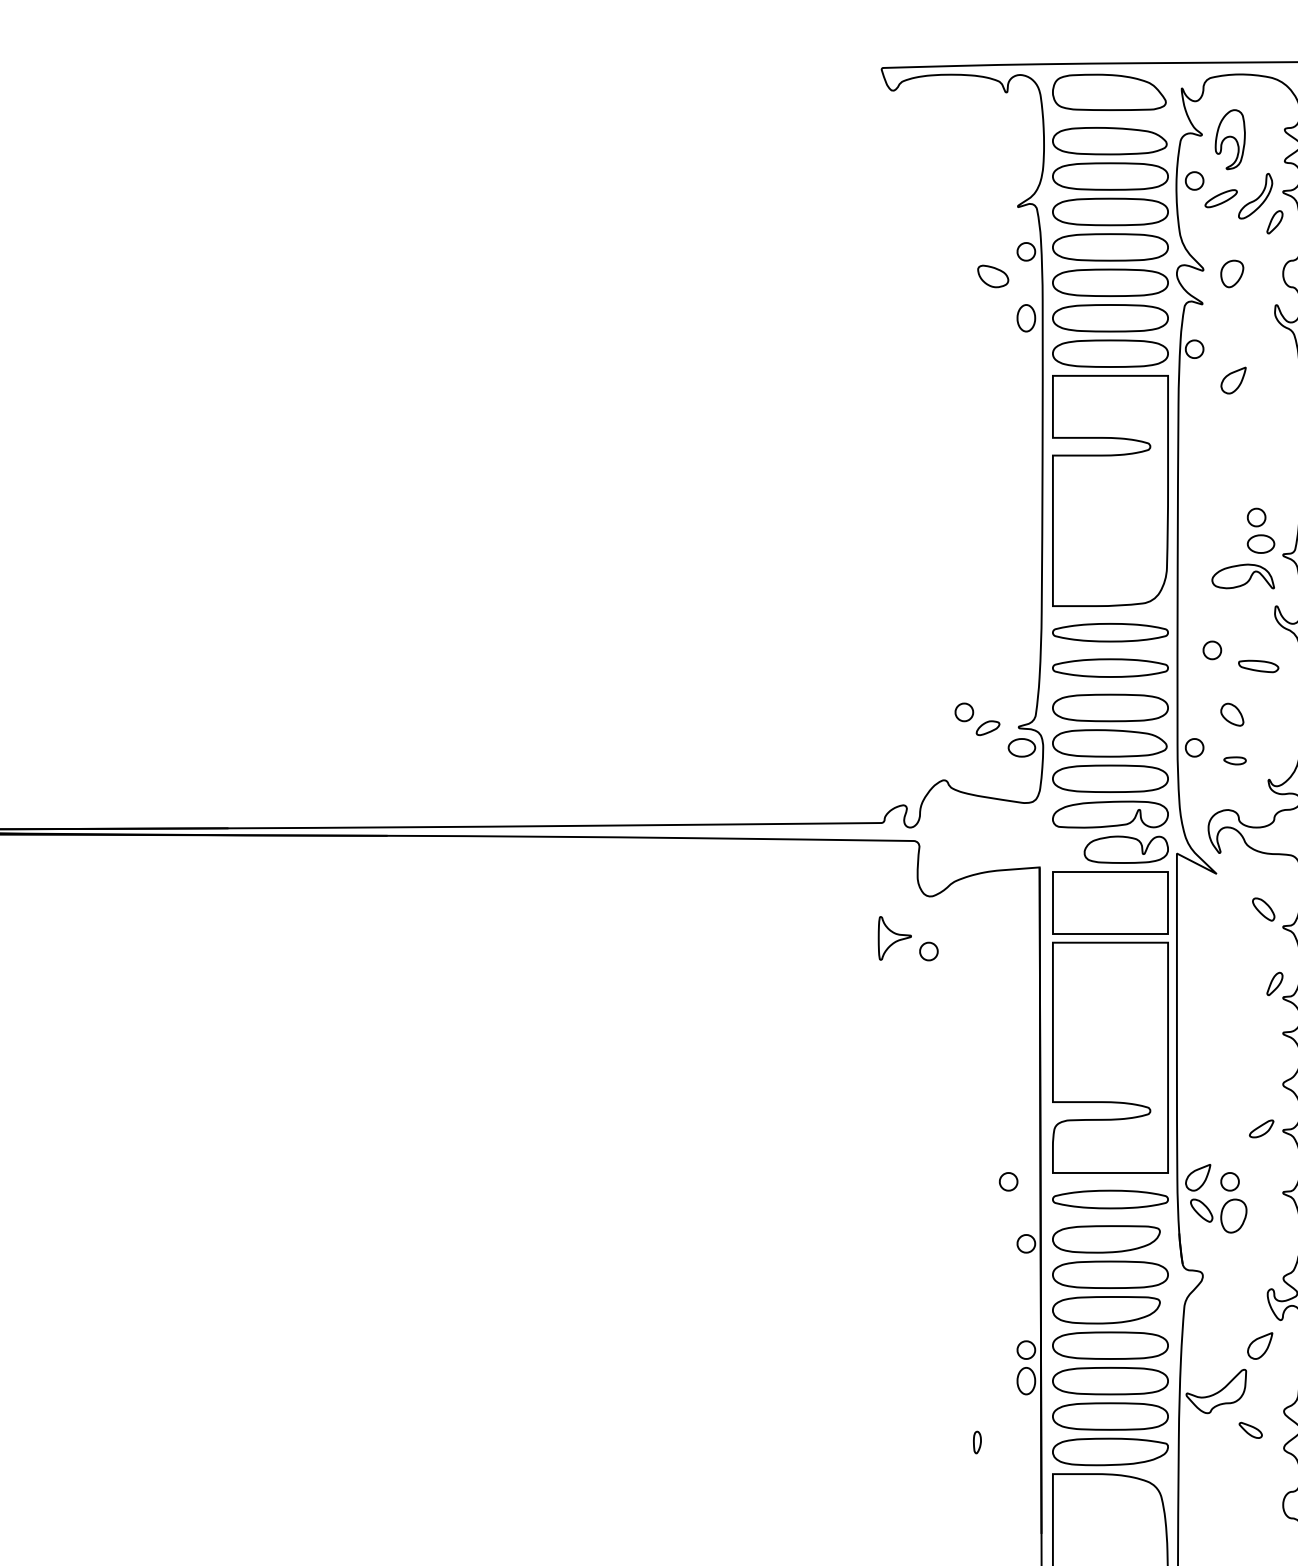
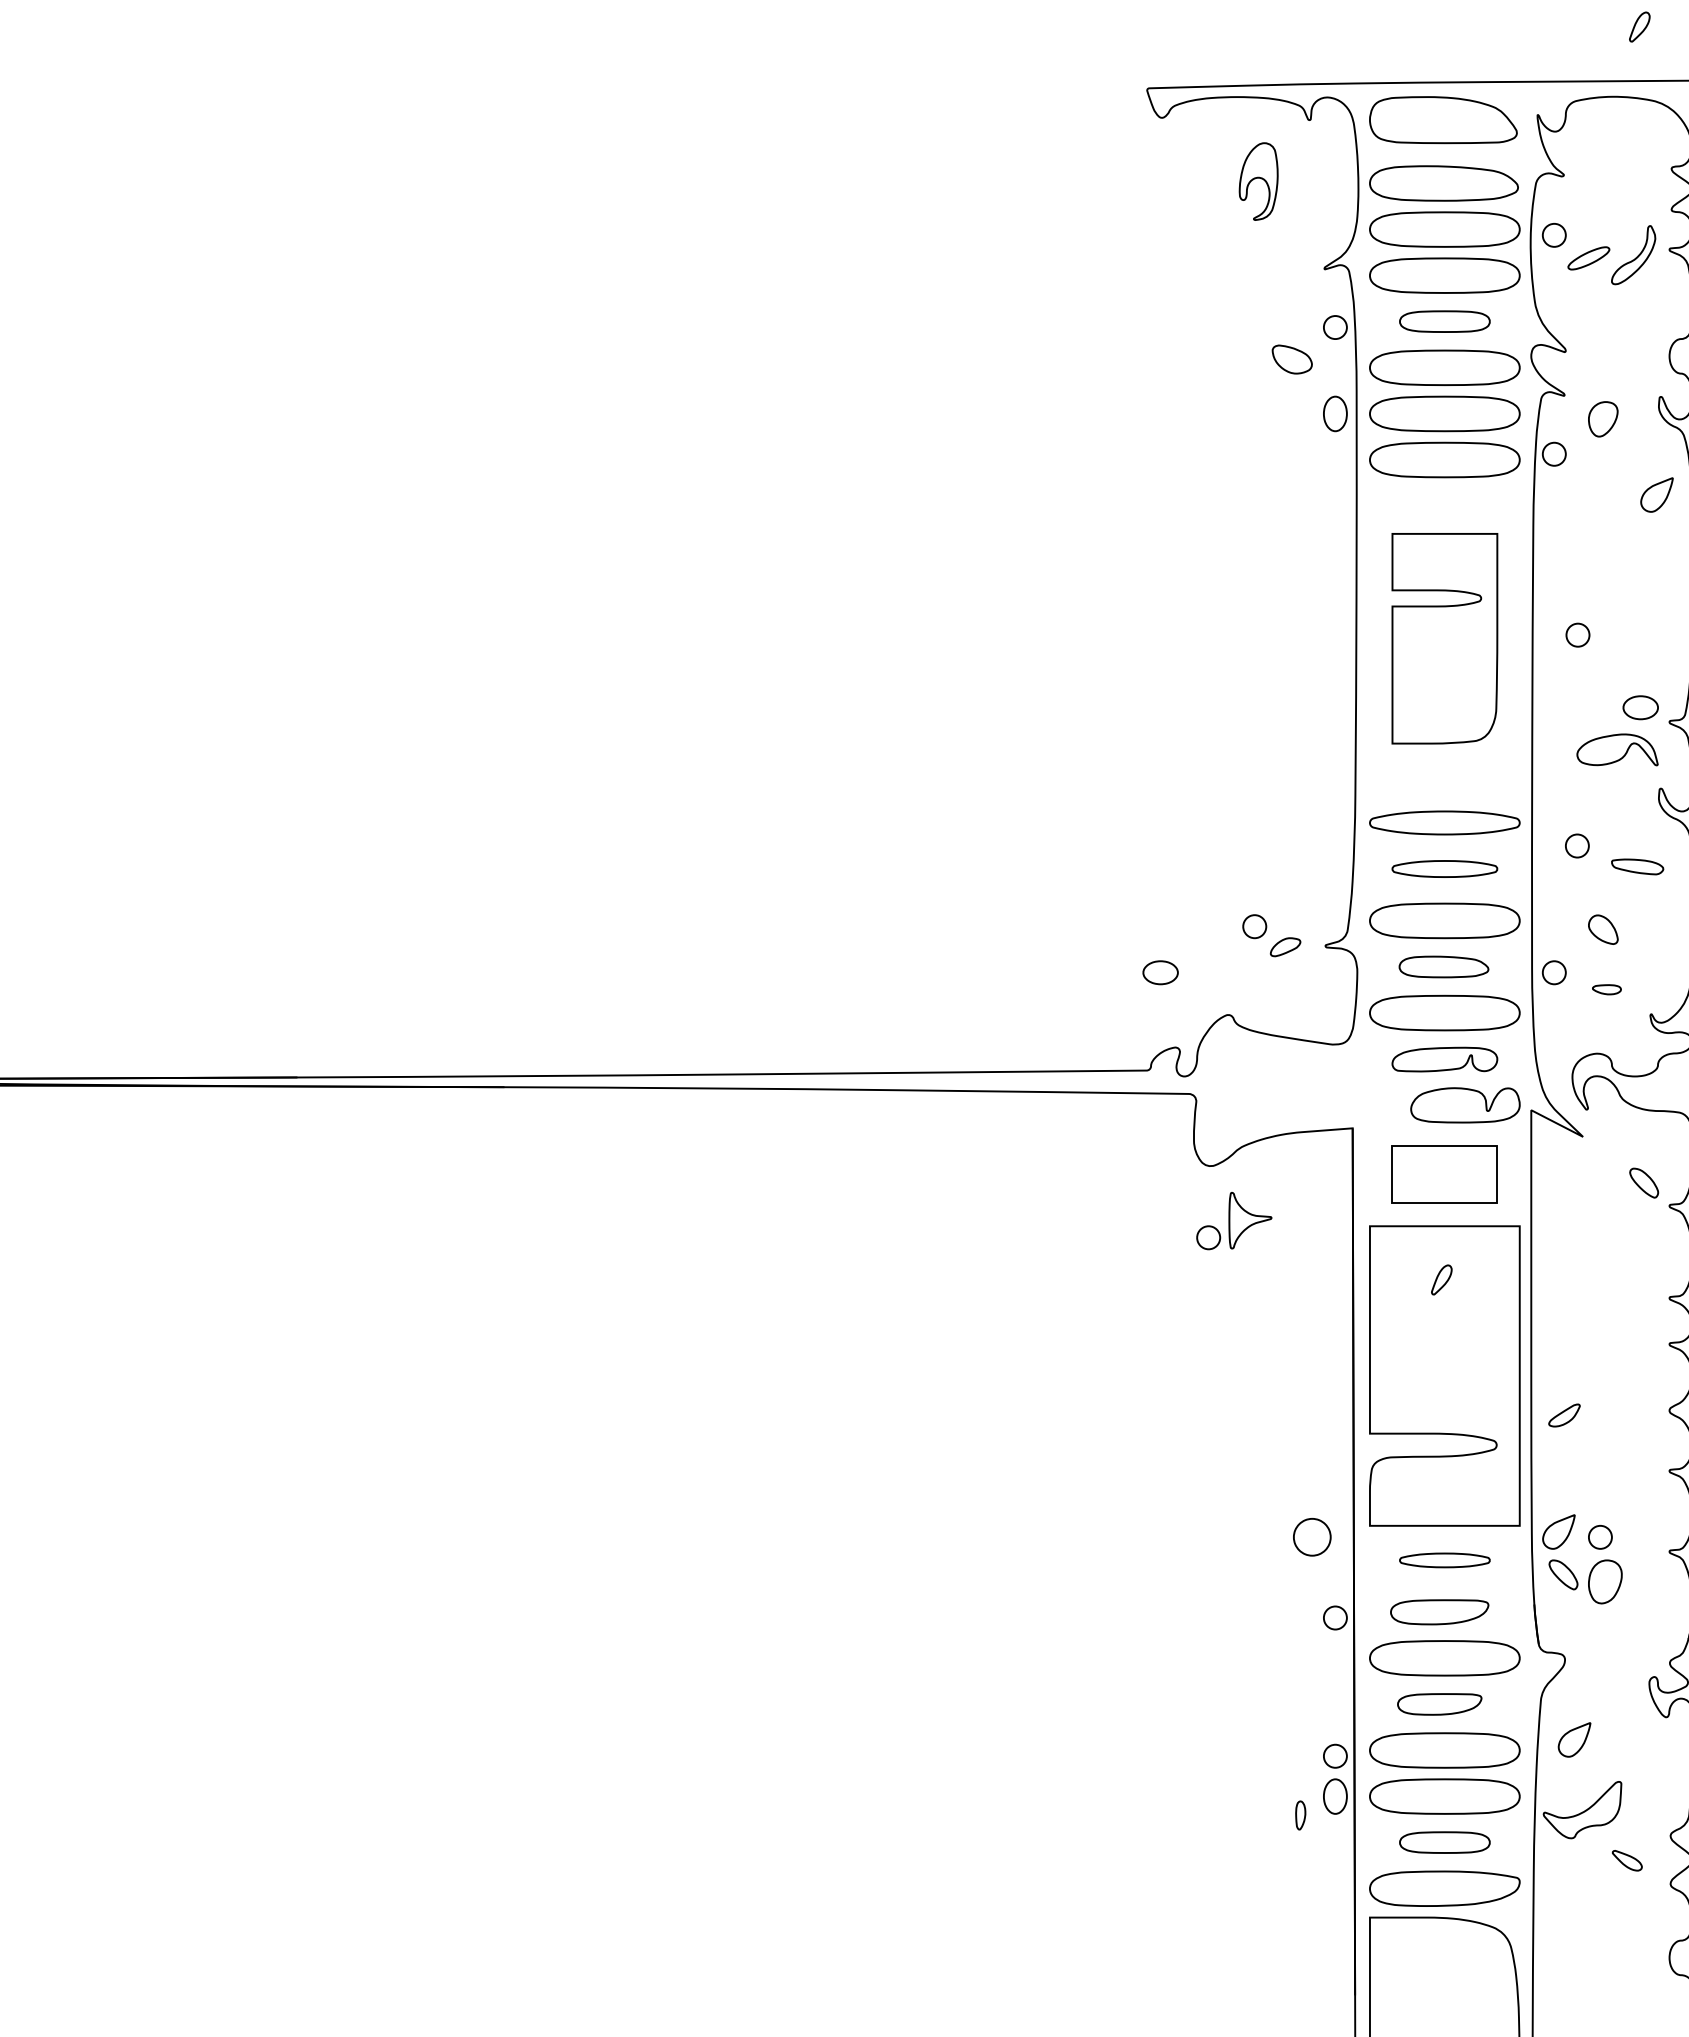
part: (1230, 139) -> (1258, 181), moved
part: (1274, 221) -> (1639, 26), moved
part: (1110, 247) -> (1444, 321), size x0.6
part: (1232, 274) -> (1603, 419), moved
part: (1233, 380) -> (1656, 494), moved
part: (1110, 490) -> (1444, 638), size x0.7
part: (1256, 517) -> (1577, 634), moved
part: (1110, 667) -> (1444, 868), size x0.7
part: (1109, 743) -> (1443, 966), size x0.6
part: (1021, 747) -> (1160, 972), moved
part: (1110, 814) -> (1444, 1059), size x0.7
part: (1110, 902) -> (1444, 1174), size x0.7
part: (894, 938) -> (1250, 1220), moved
part: (1274, 983) -> (1441, 1279), moved
part: (1261, 1128) -> (1564, 1415), moved
part: (1008, 1181) -> (1312, 1537), size x1.6
part: (1110, 1199) -> (1444, 1560), size x0.6
part: (1106, 1239) -> (1439, 1612), size x0.7
part: (1106, 1310) -> (1439, 1704), size x0.6
part: (1260, 1345) -> (1574, 1739), moved
part: (1110, 1416) -> (1444, 1842), size x0.6
part: (977, 1442) -> (1300, 1815), moved

